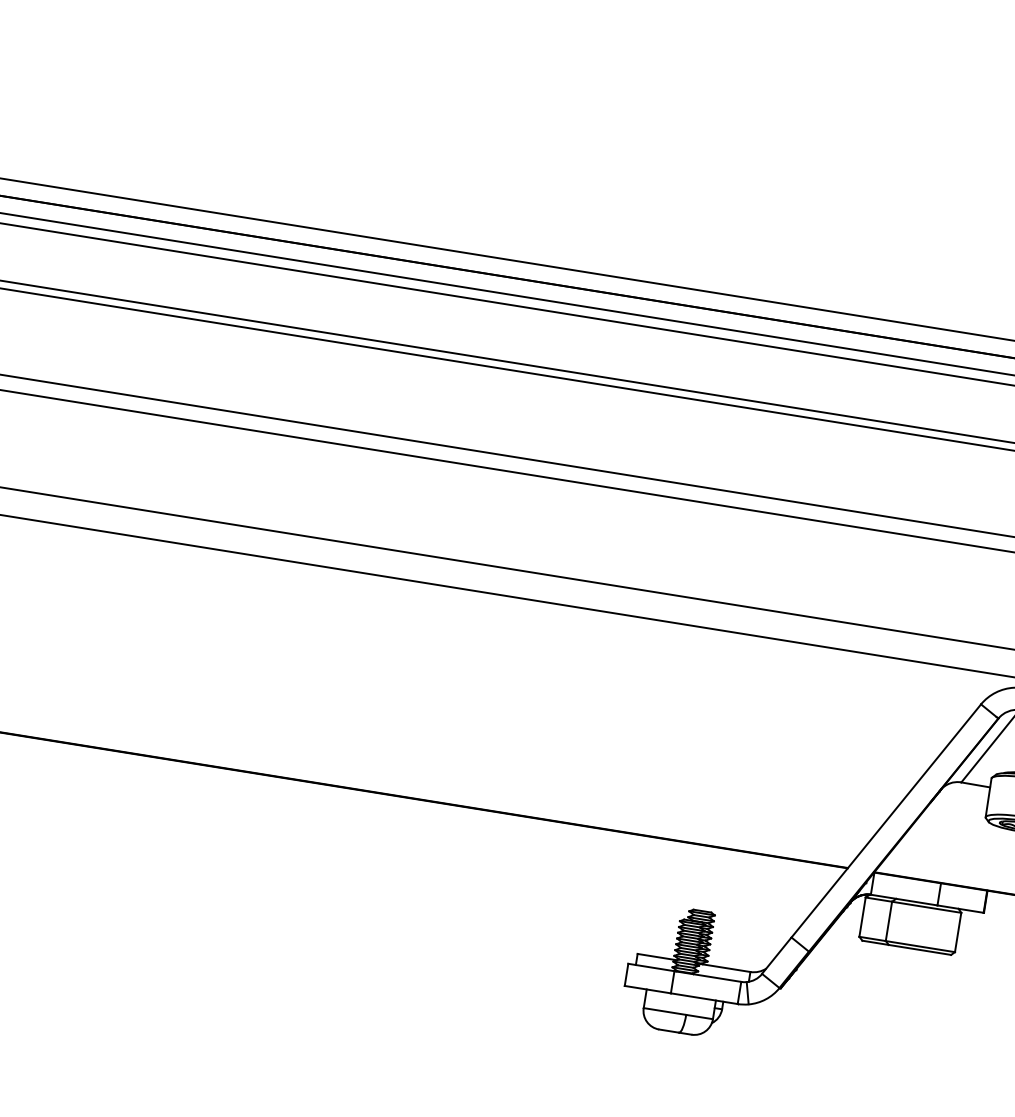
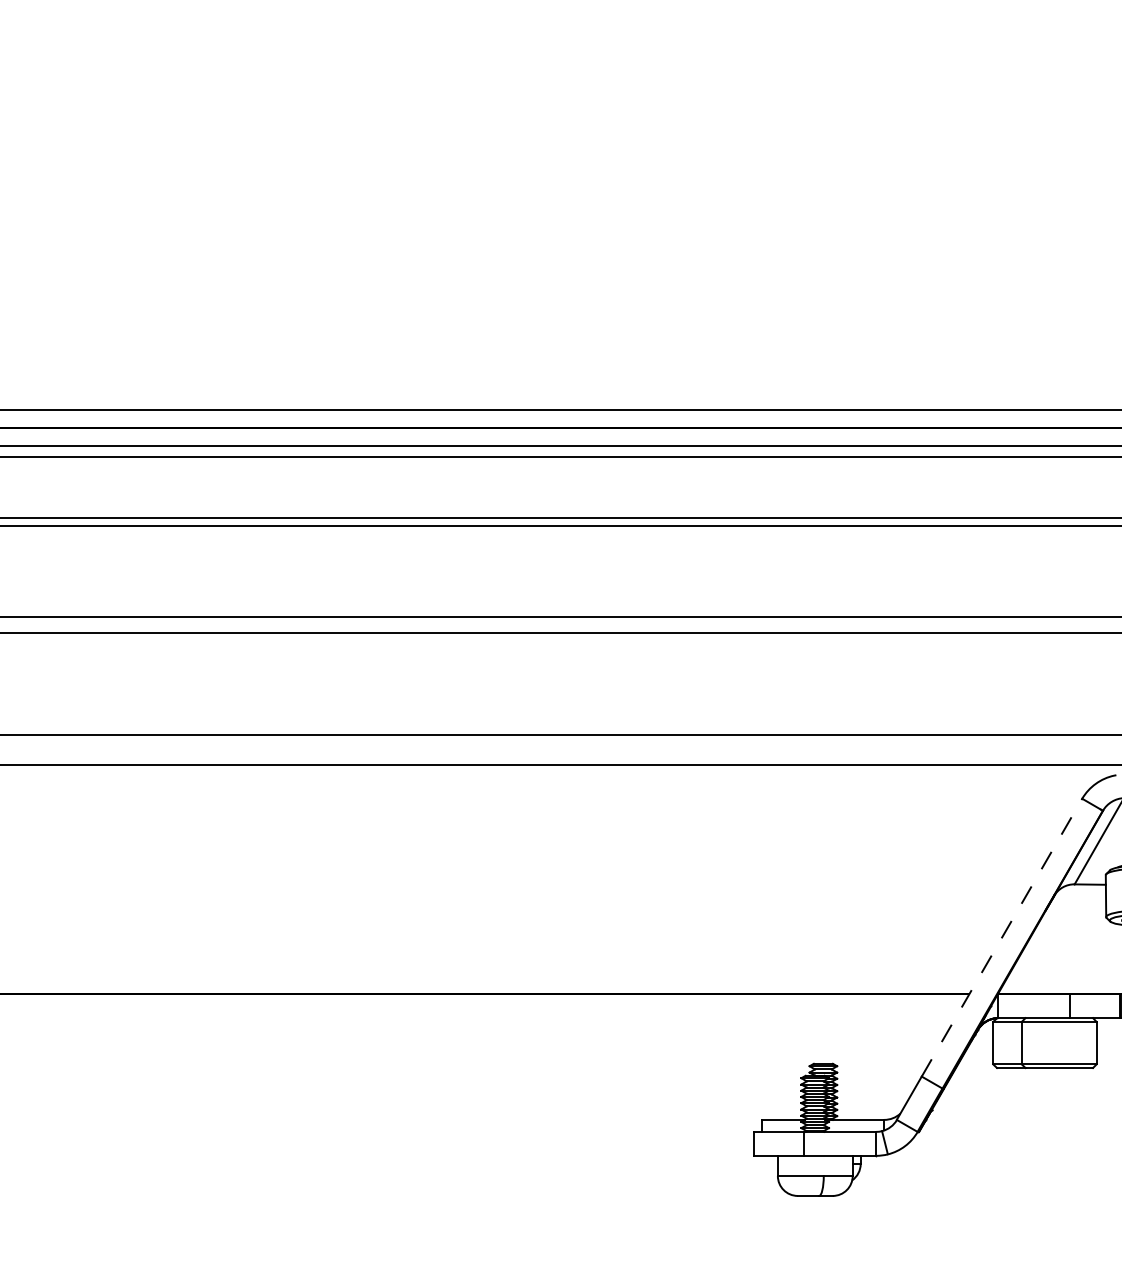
line: (886, 820) -> (1002, 937), solid -> dashed

